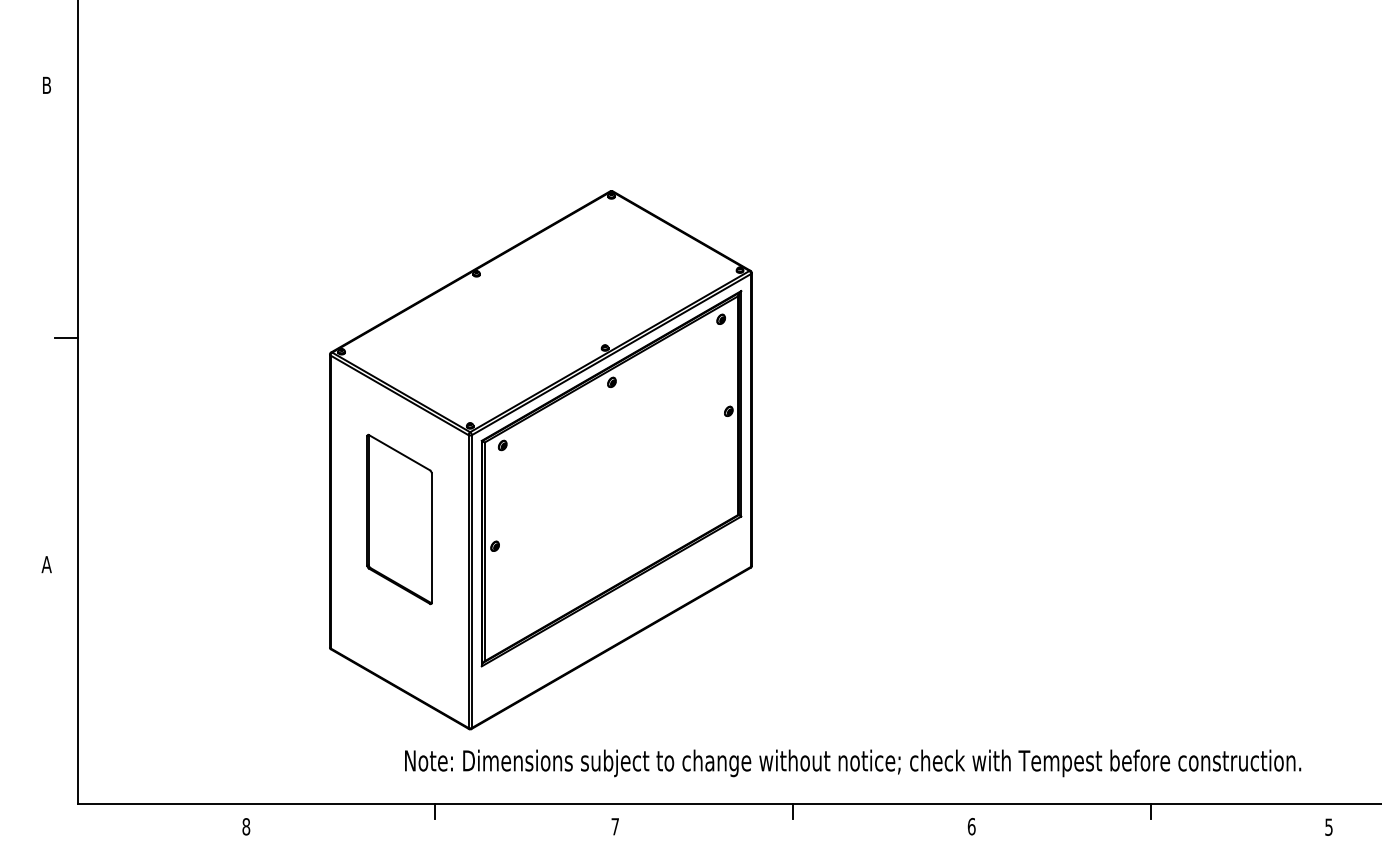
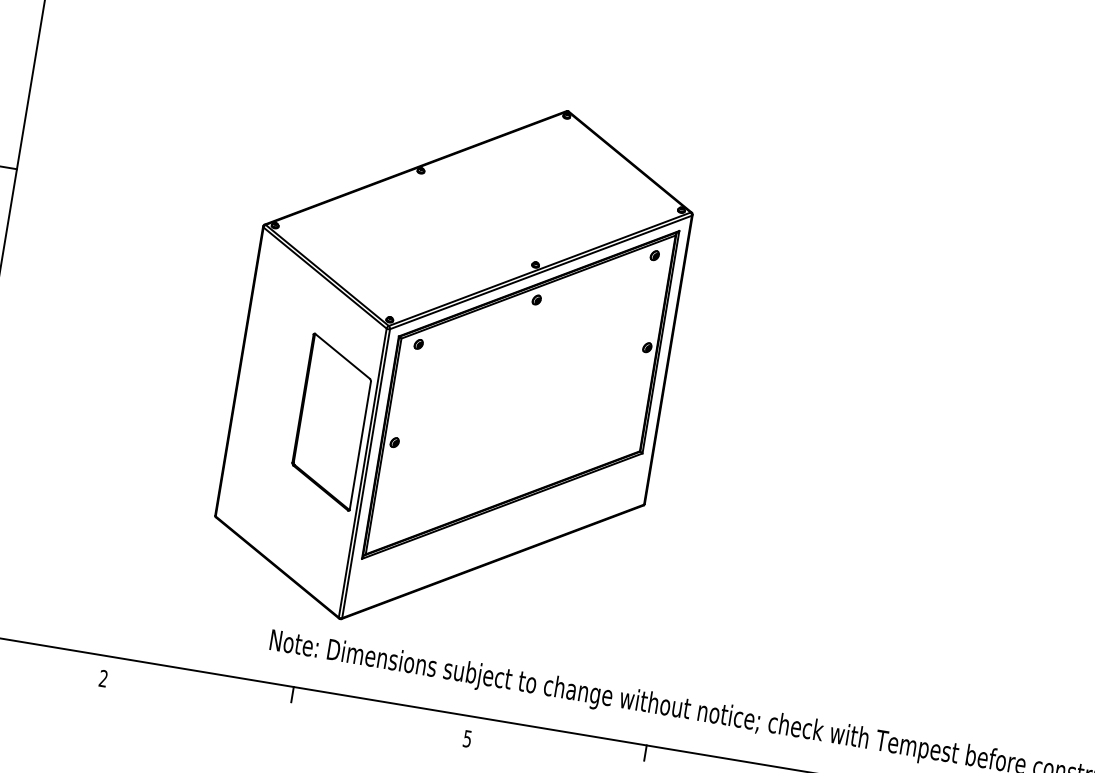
part: (399, 519) -> (331, 422), moved
text: (246, 826) -> (103, 678), 8 -> 2
text: (614, 826) -> (466, 738), 7 -> 5

